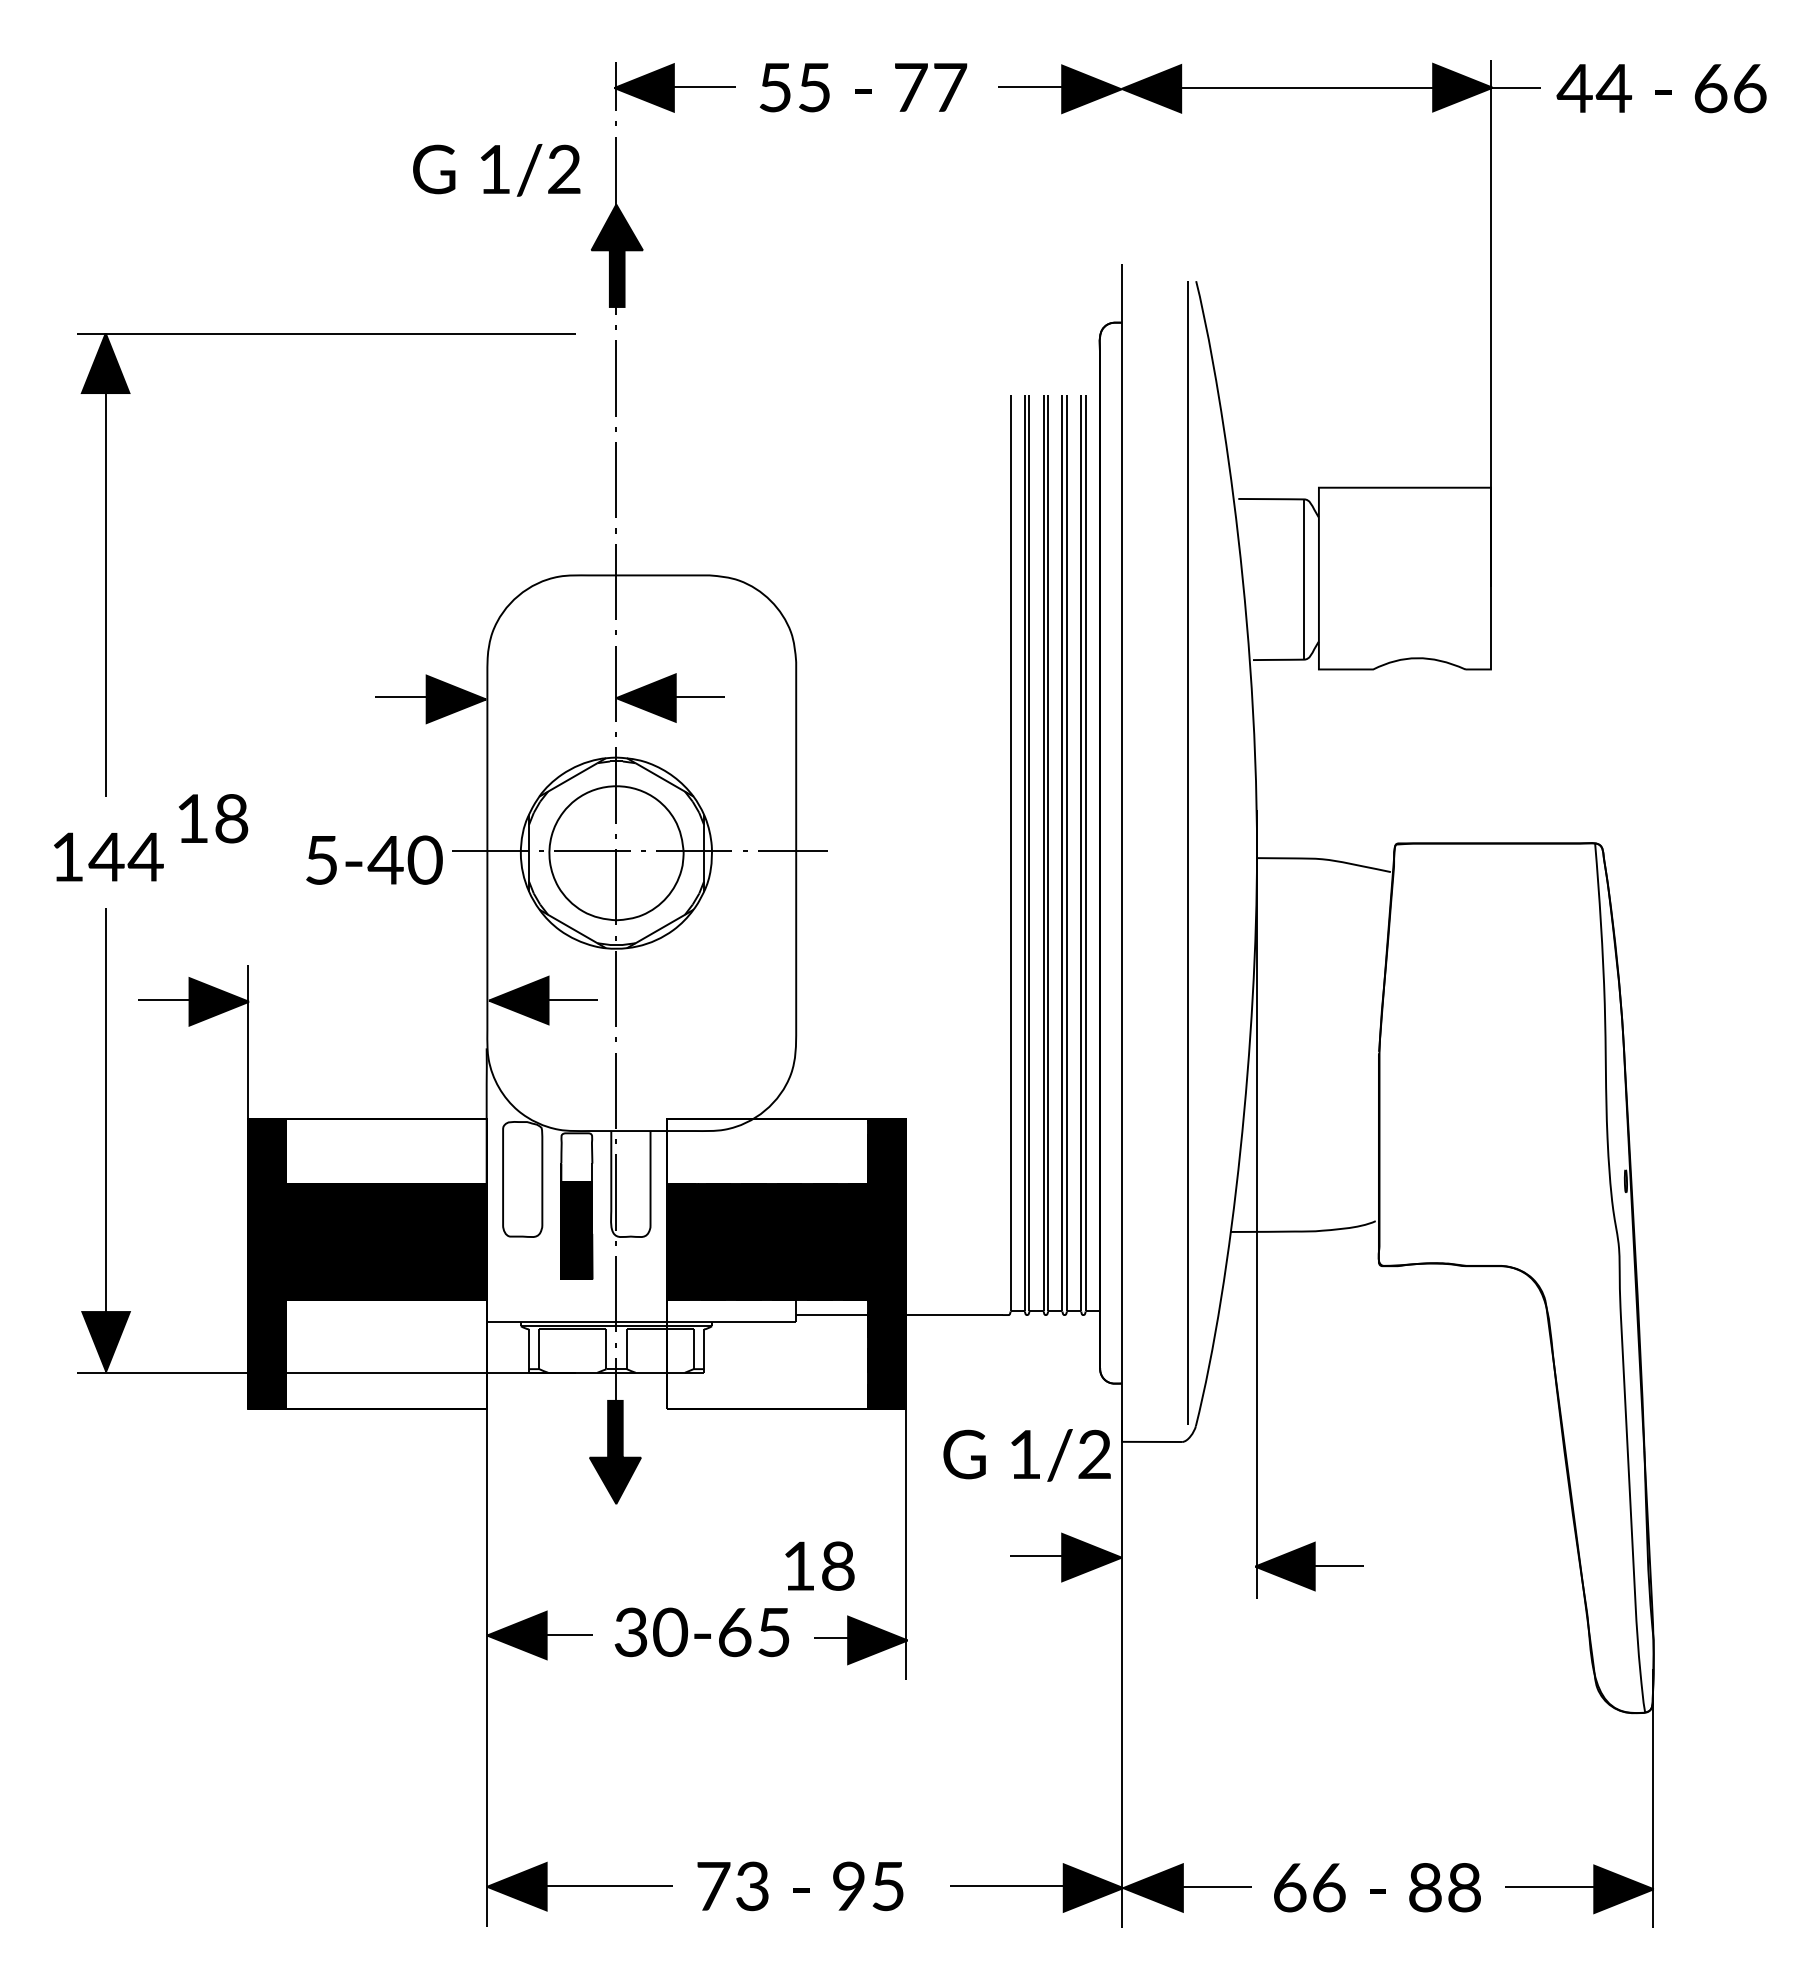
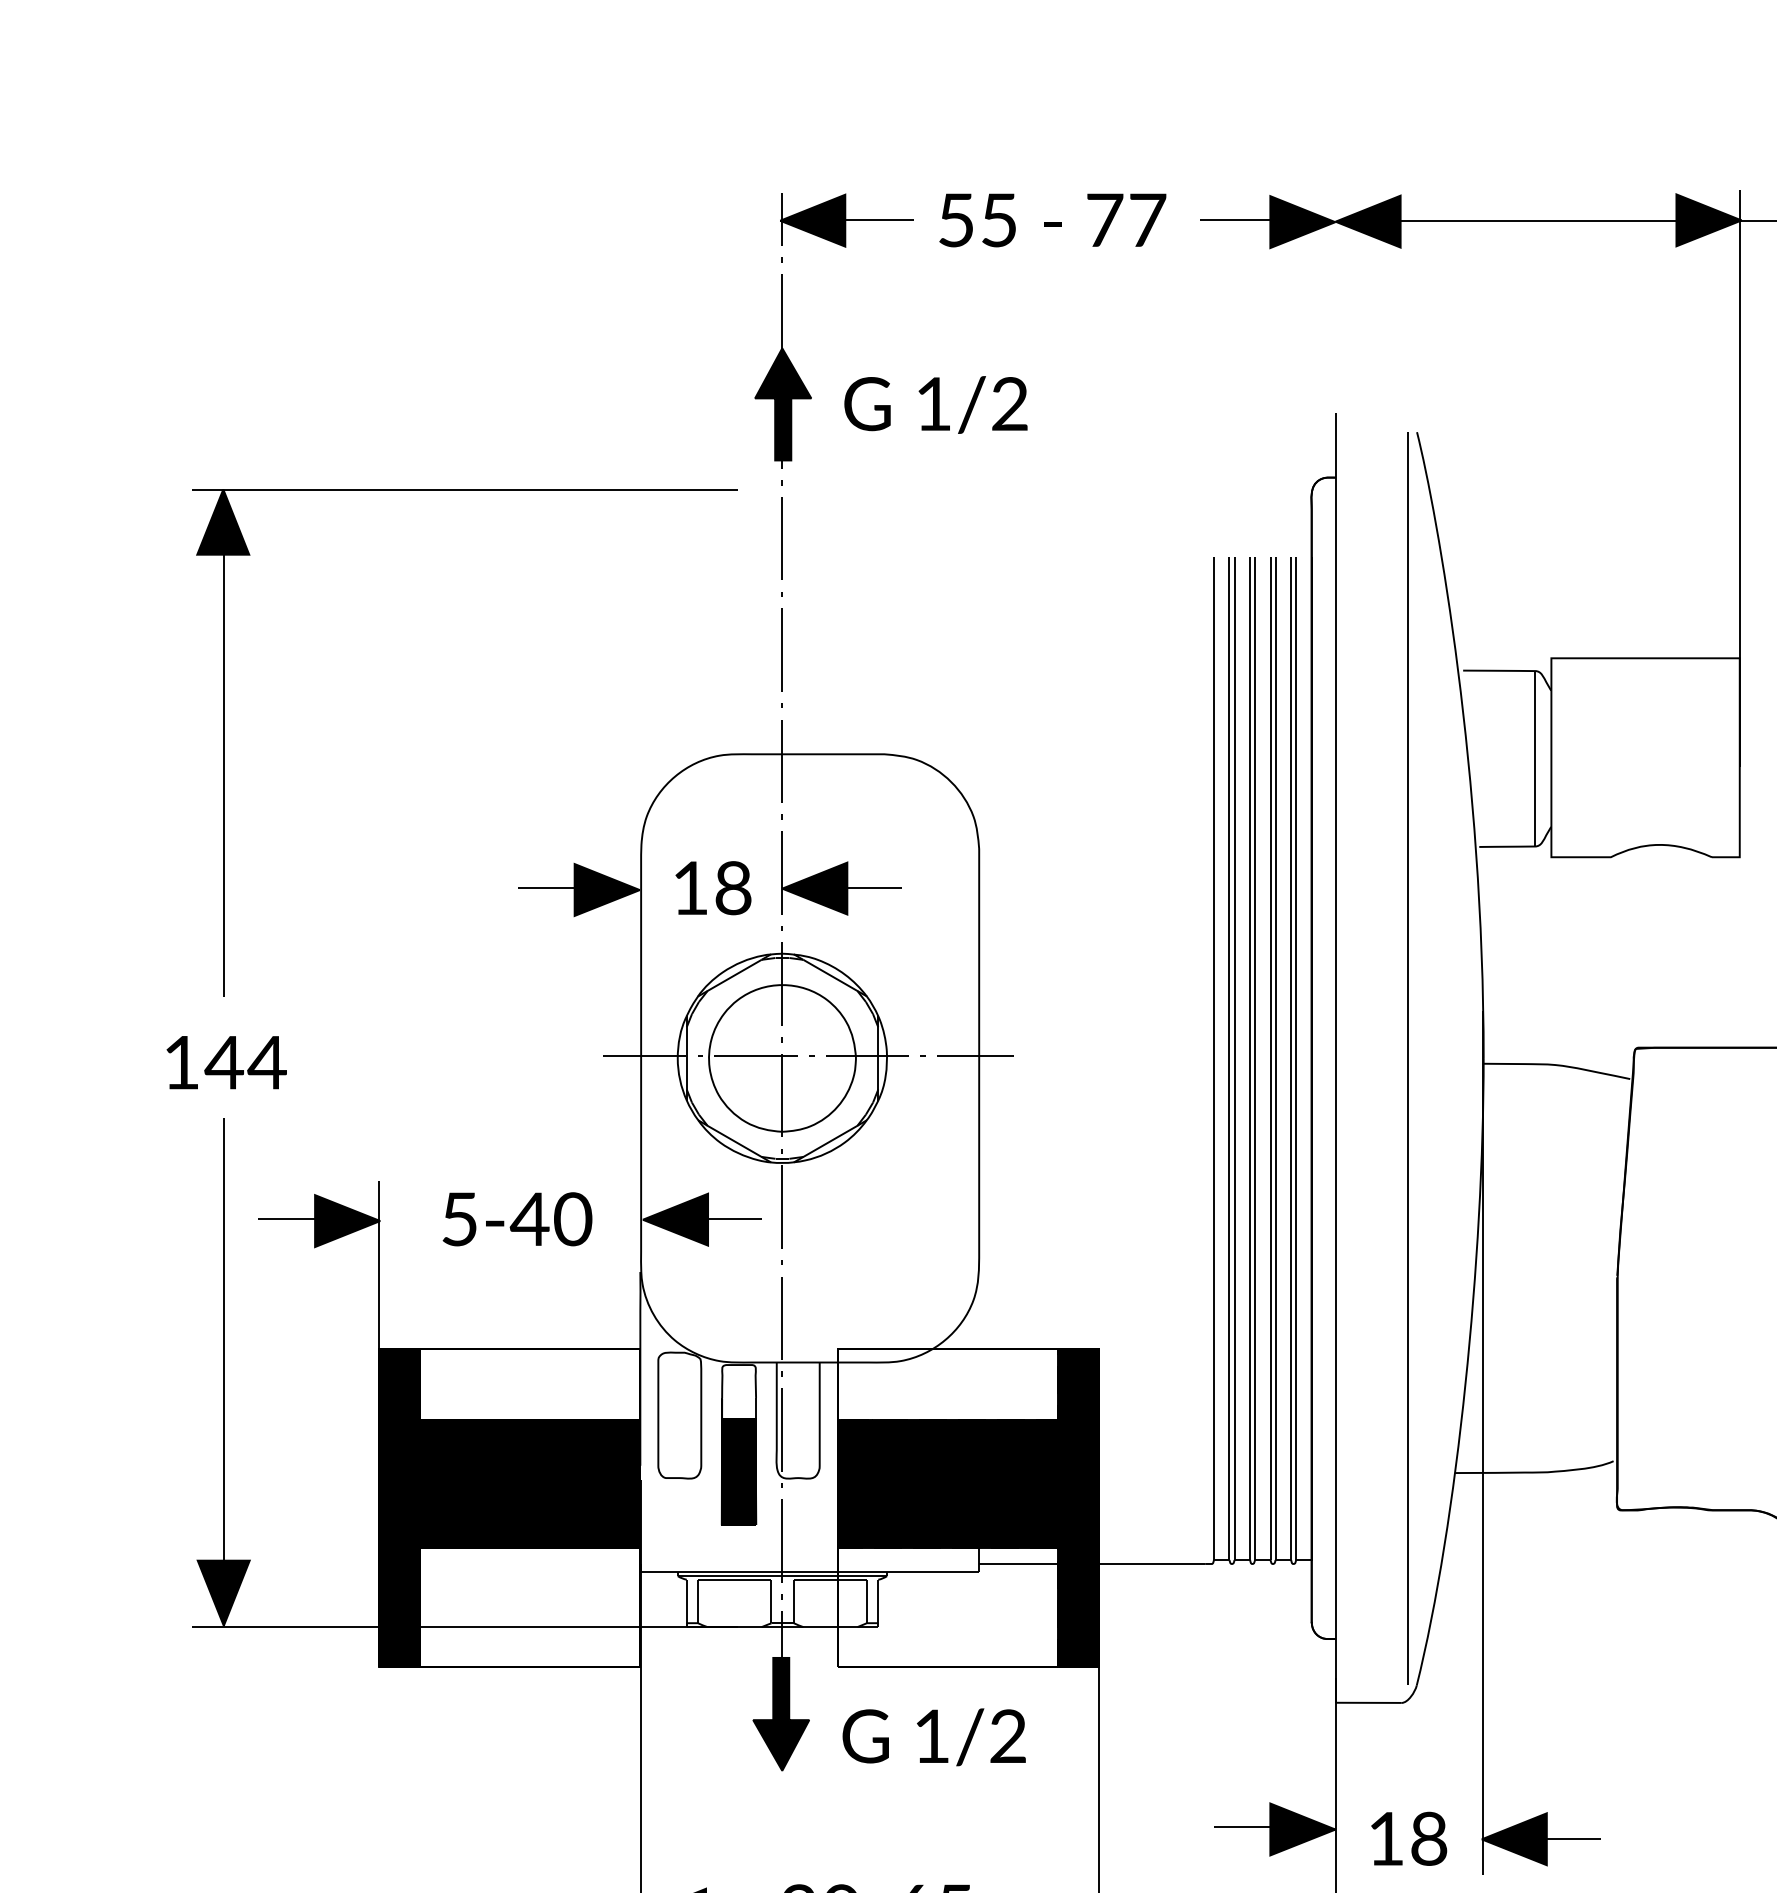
text: (496, 170) -> (935, 405), moved
text: (213, 818) -> (713, 887), moved
text: (374, 859) -> (517, 1218), moved
text: (1026, 1455) -> (933, 1737), moved
text: (819, 1565) -> (1408, 1838), moved

